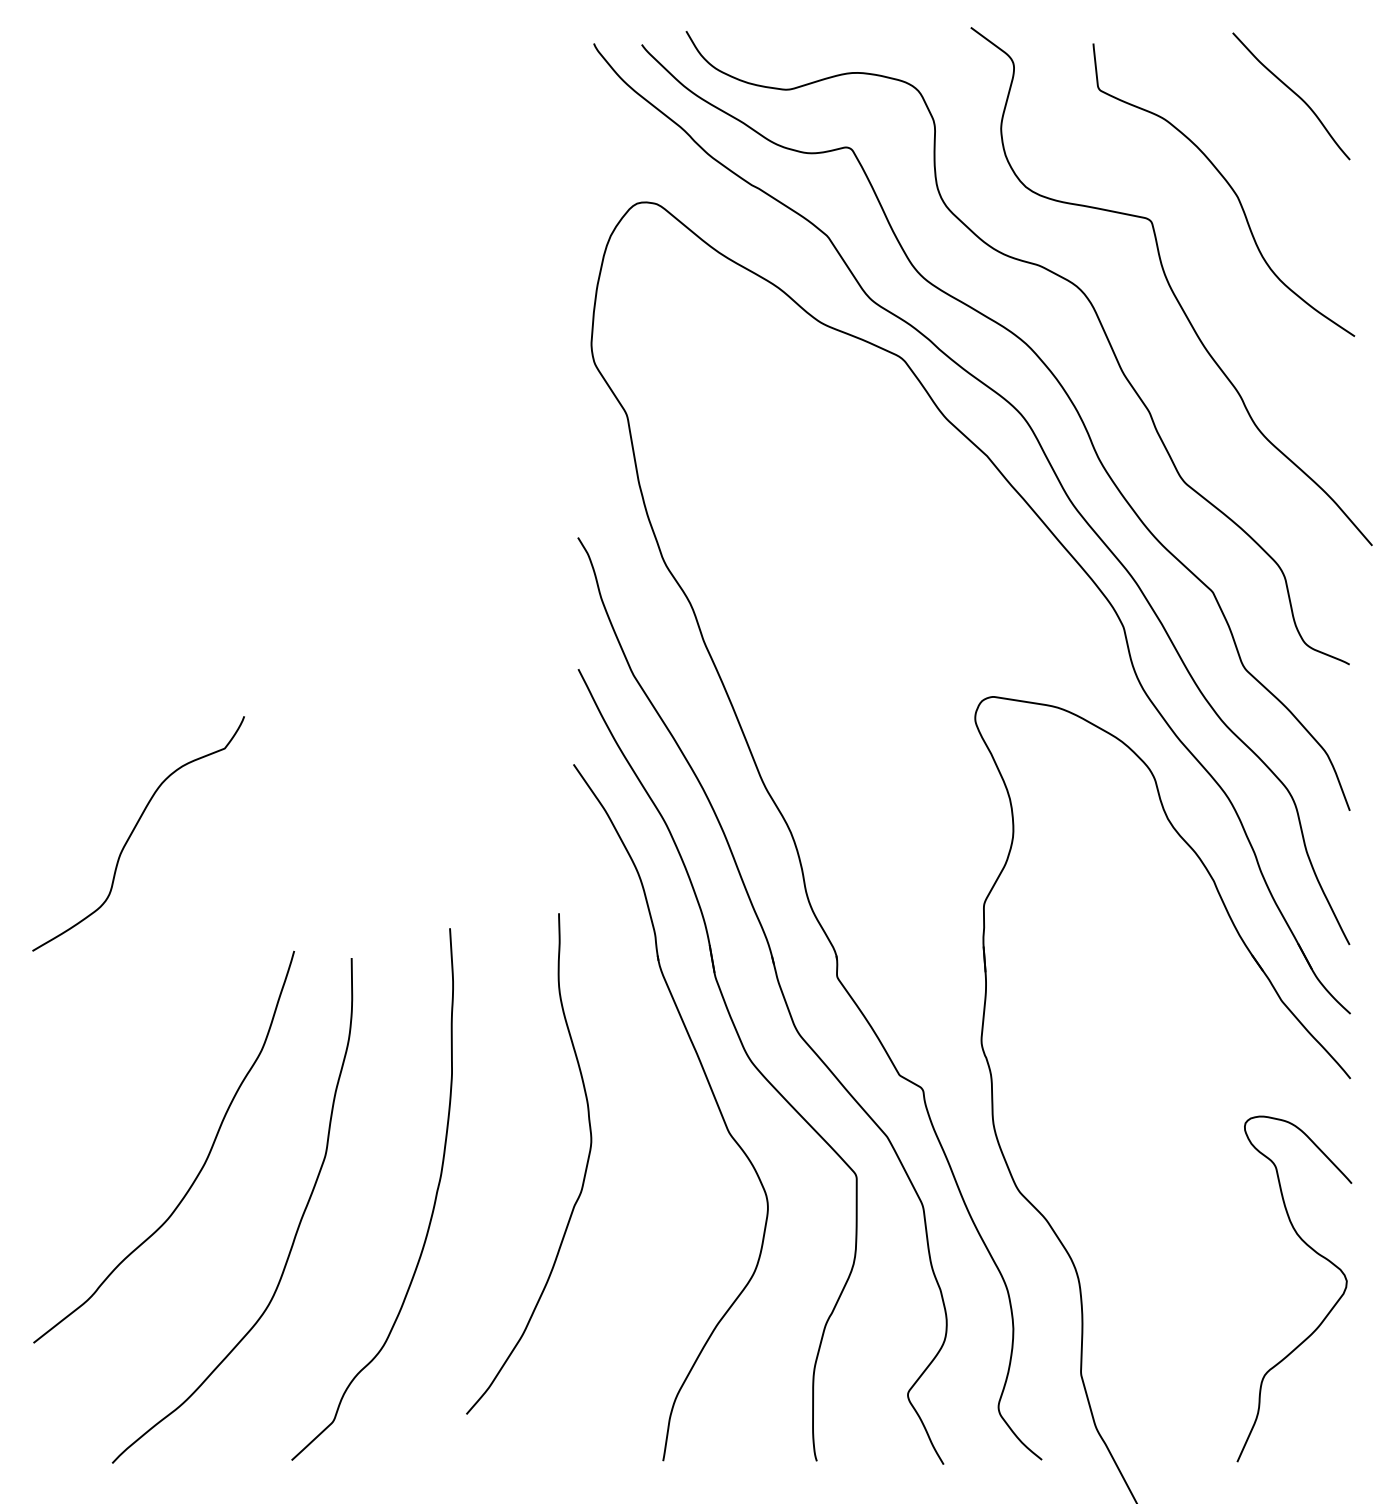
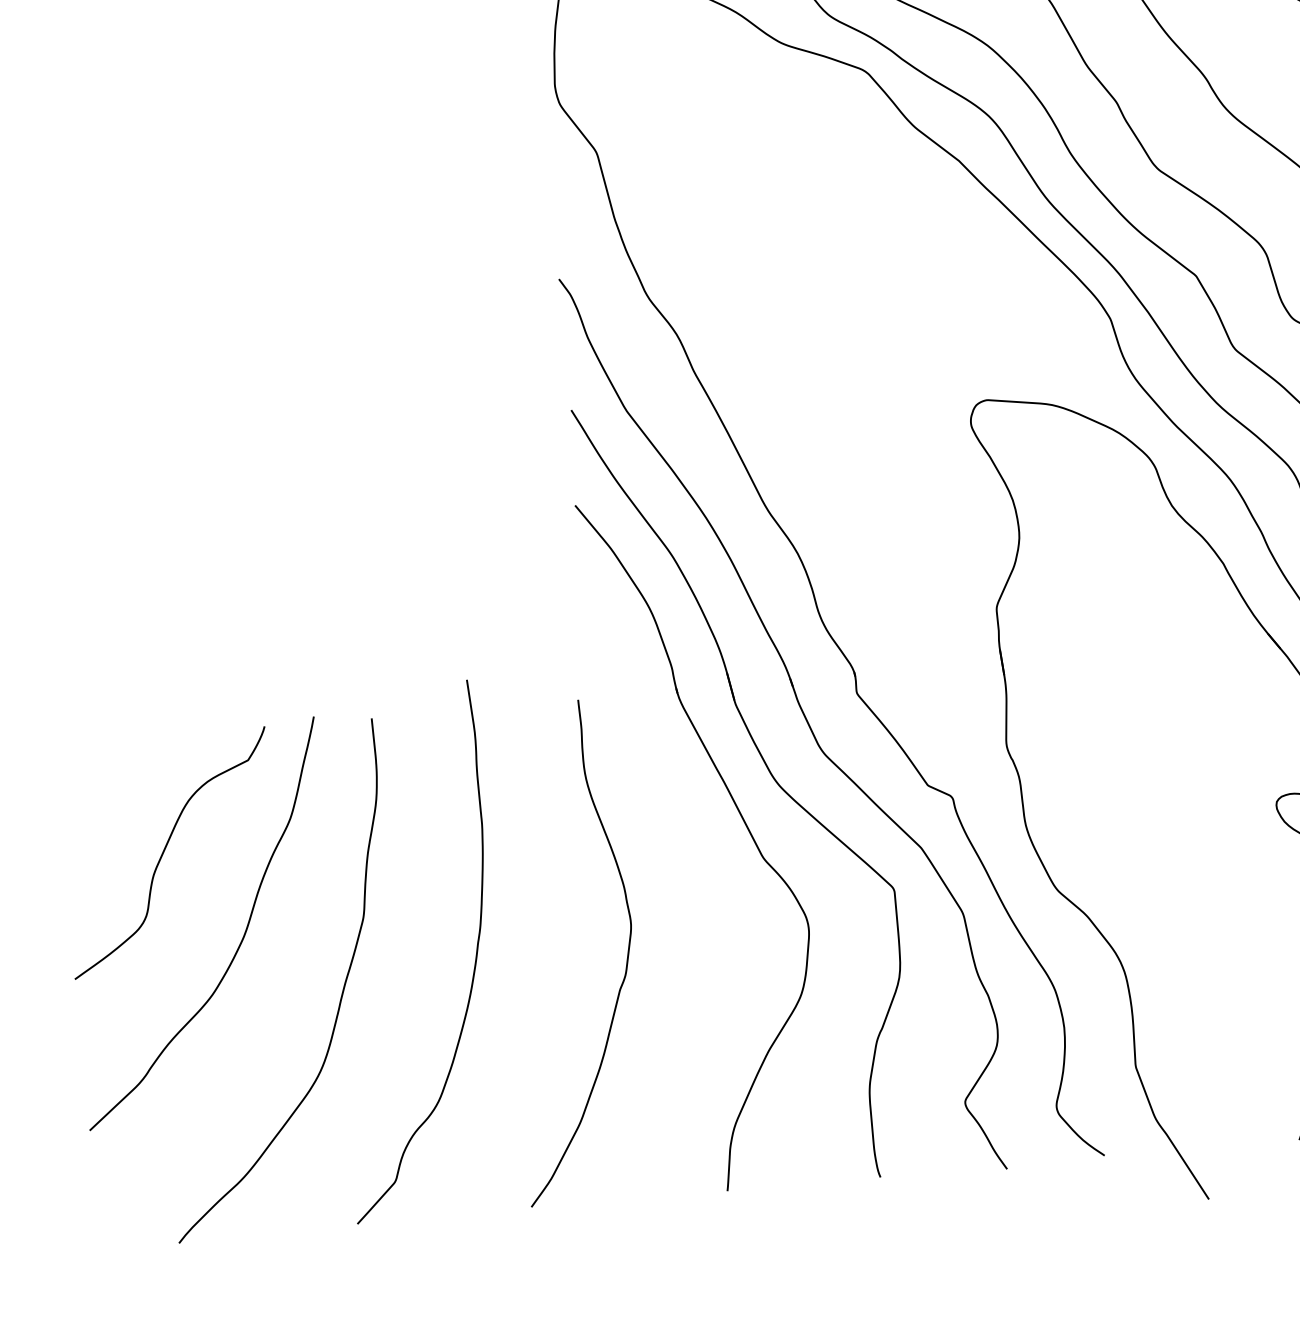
curve: (134, 830) -> (165, 850), moved
curve: (583, 1176) -> (626, 959), moved

